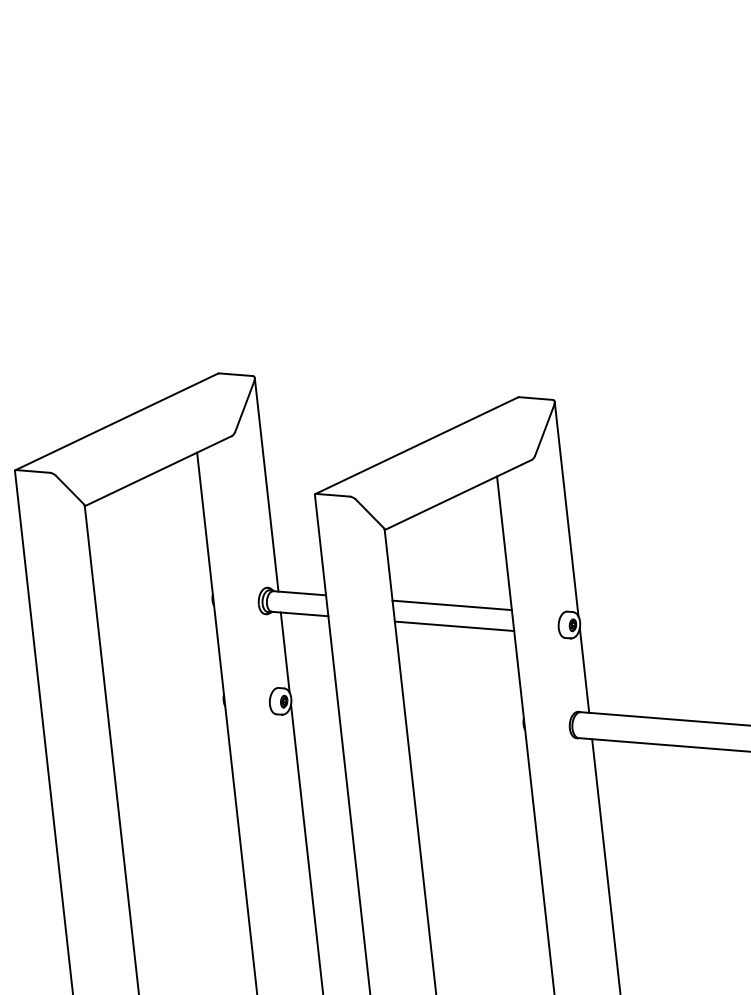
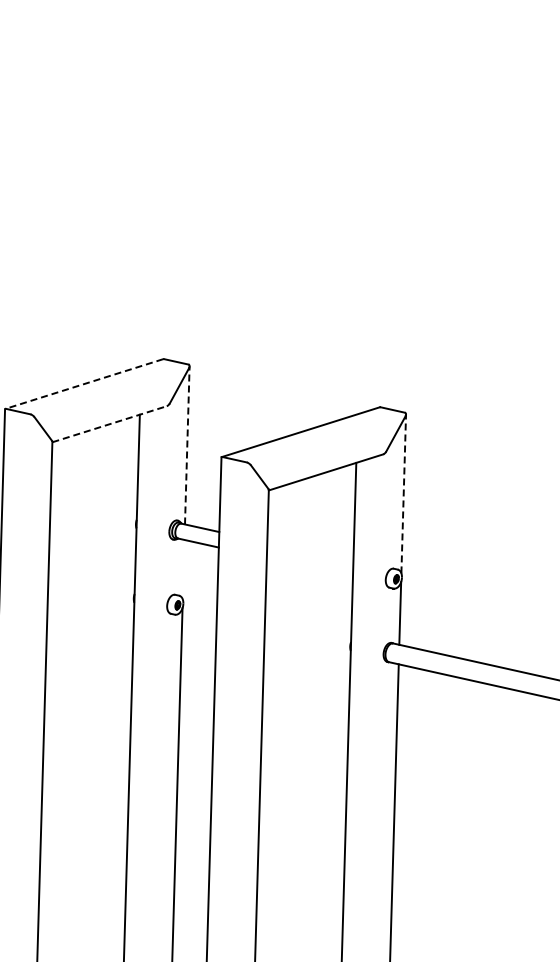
line: (117, 422) -> (84, 384), solid -> dashed
line: (158, 471) -> (109, 424), solid -> dashed
line: (266, 483) -> (187, 444), solid -> dashed
line: (566, 508) -> (403, 493), solid -> dashed
line: (452, 604) -> (310, 551), removed
line: (453, 625) -> (309, 567), removed
line: (284, 652) -> (183, 569), removed

